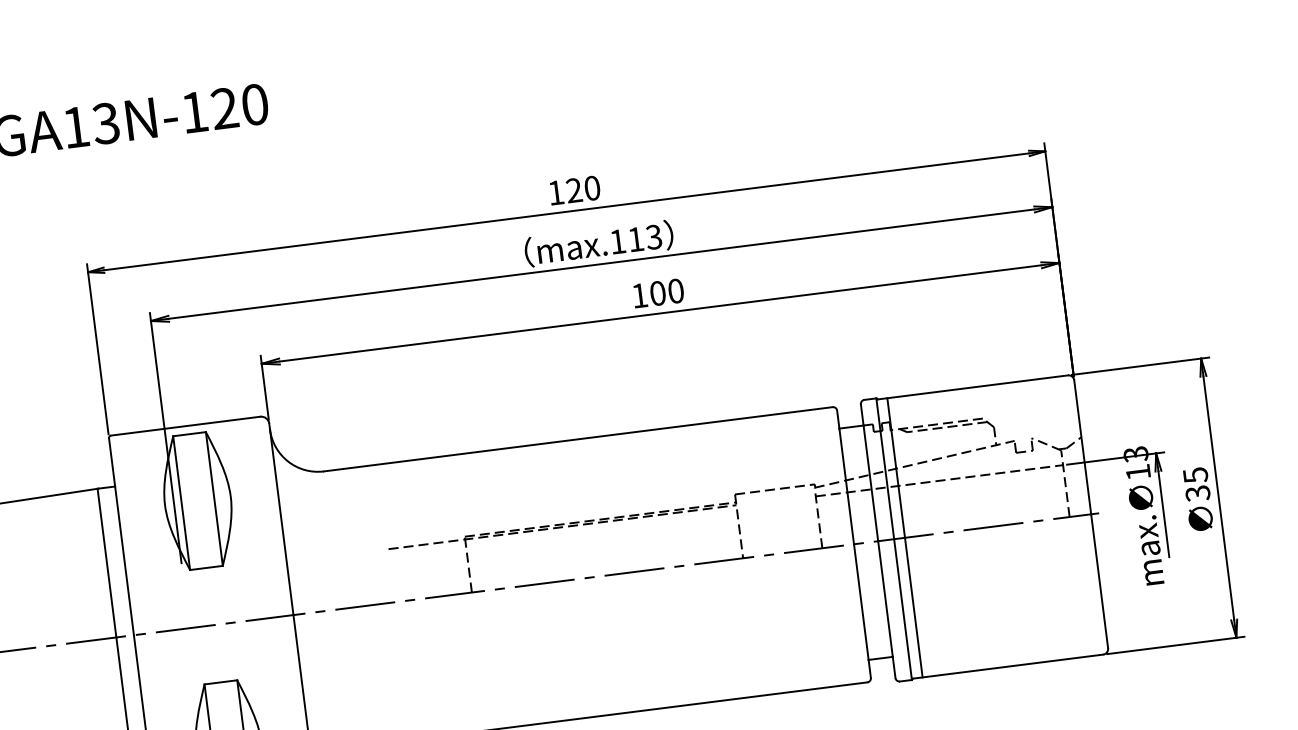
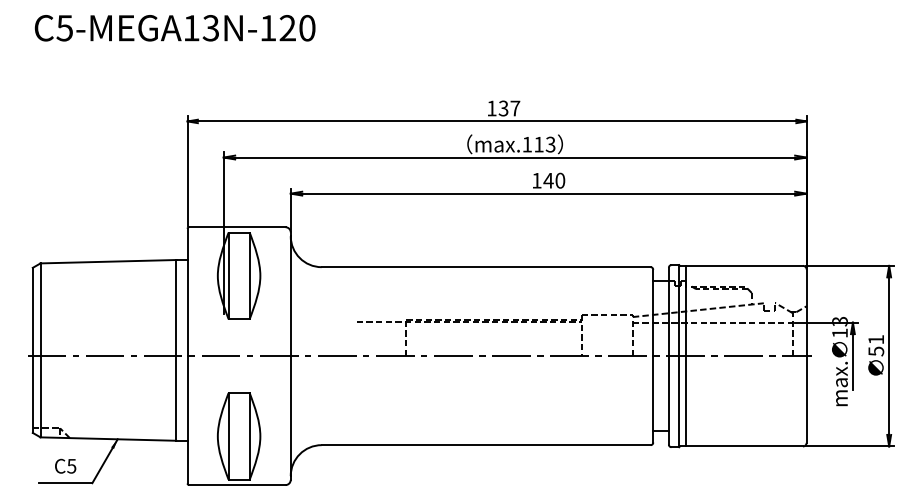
text: (583, 189) -> (509, 108), 120 -> 137
text: (657, 293) -> (548, 180), 100 -> 140
text: (1197, 484) -> (876, 345), 35 -> 51

